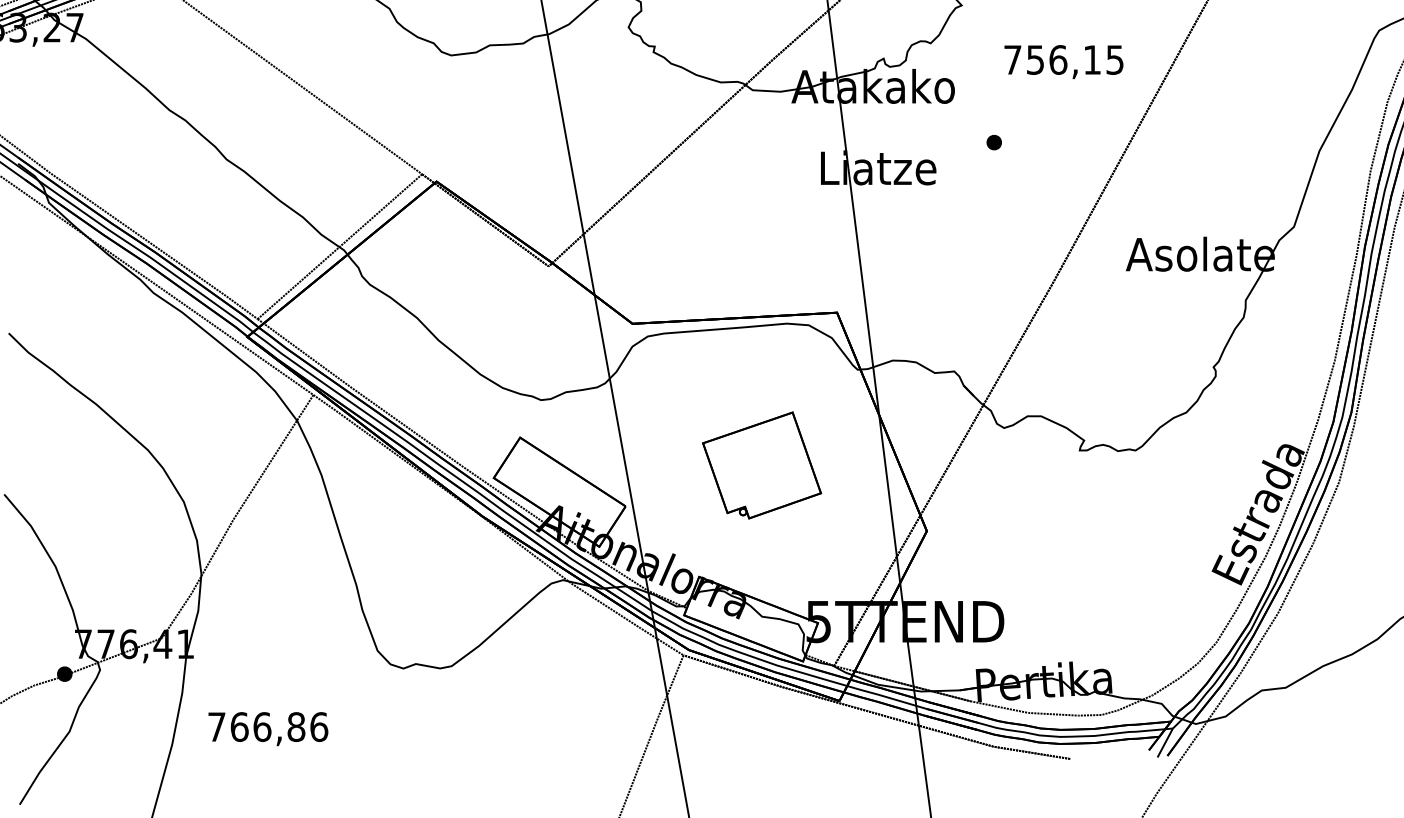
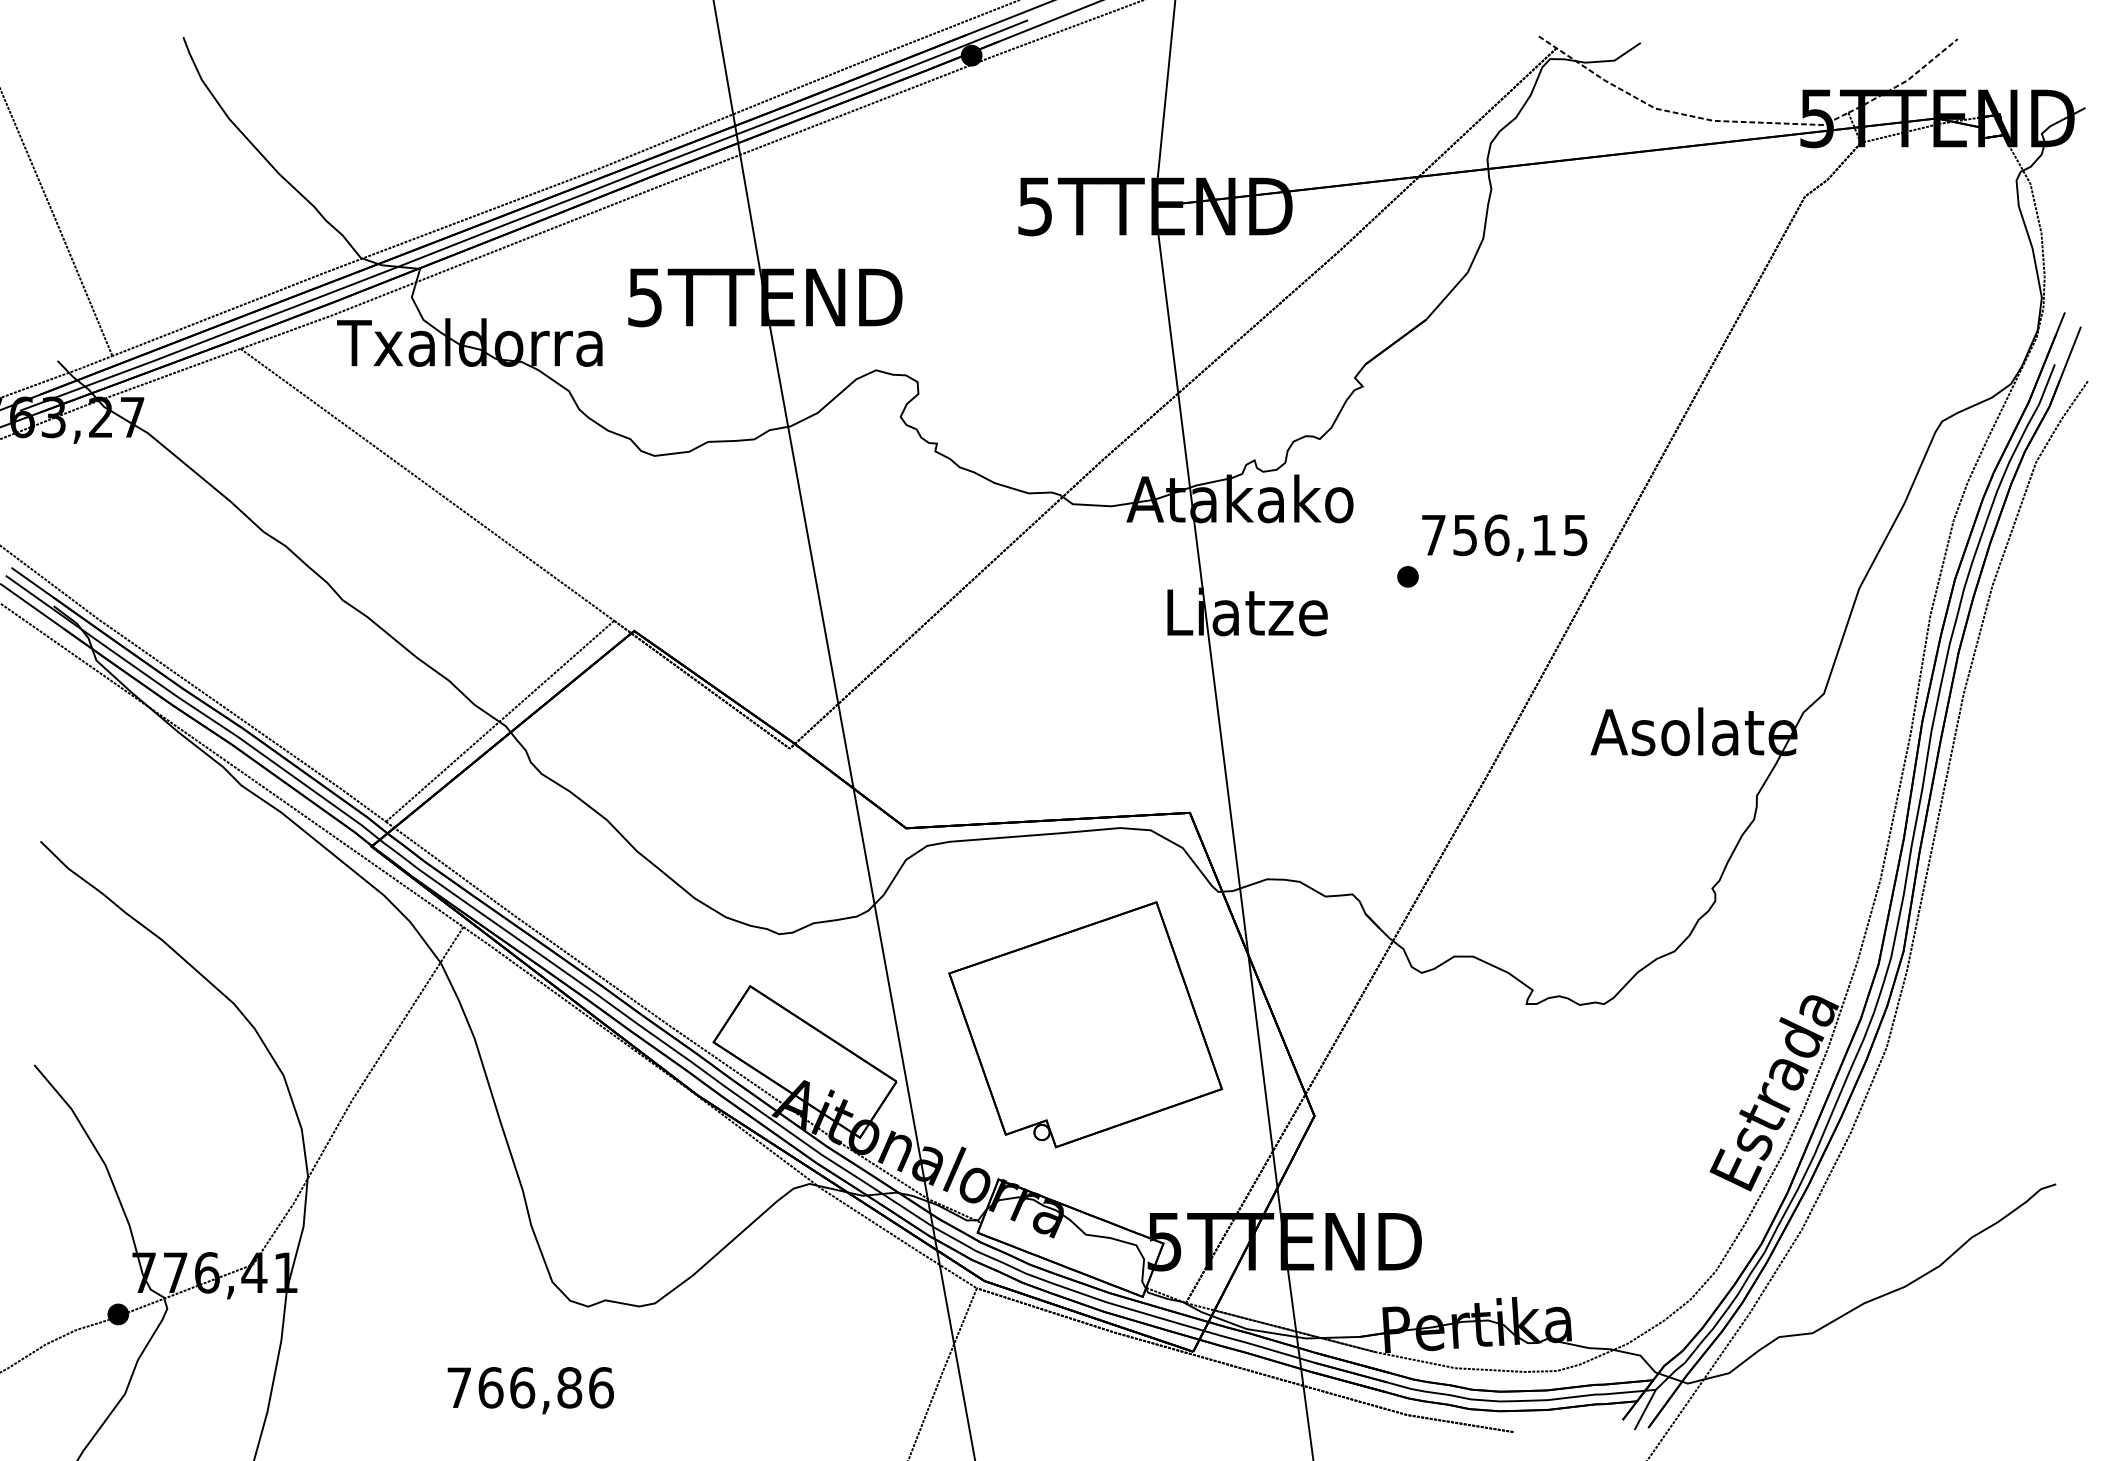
text: (1063, 61) -> (1504, 537), moved
part: (761, 465) -> (1085, 1024), size x1.67
text: (268, 729) -> (530, 1390), moved

